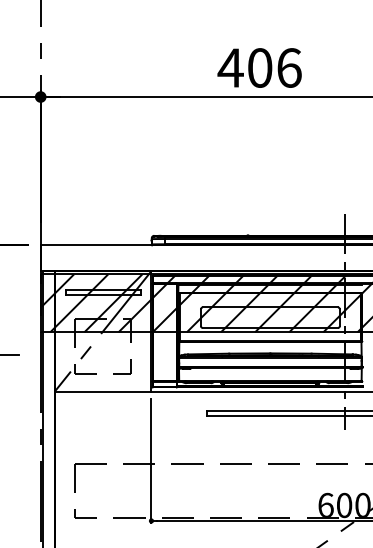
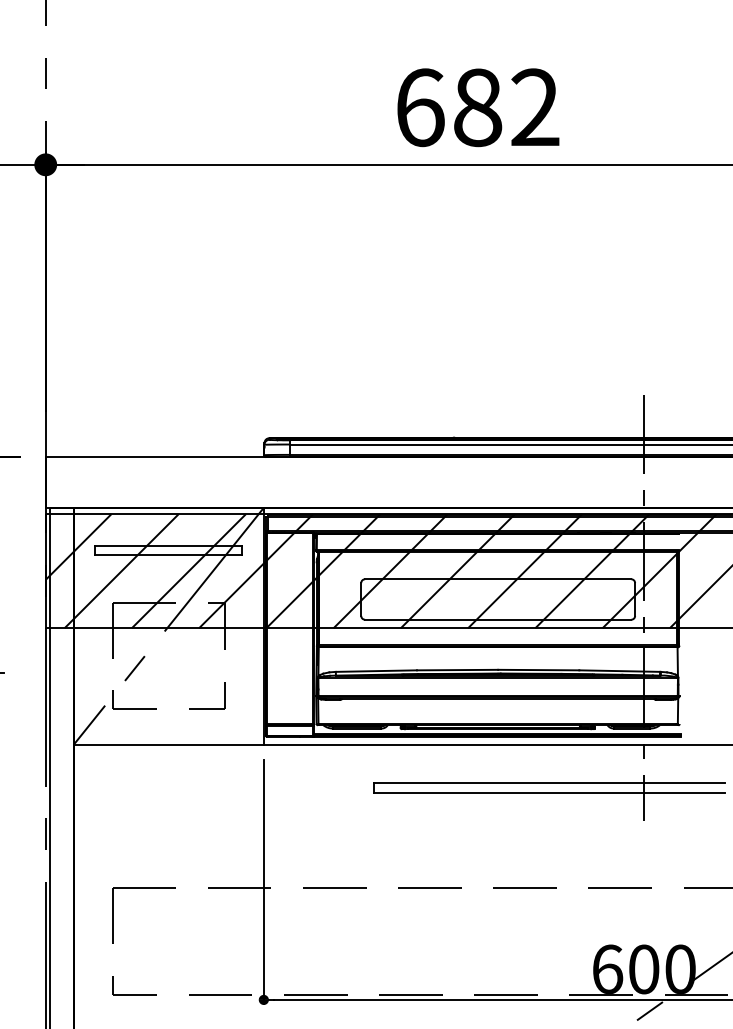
text: (259, 67) -> (476, 106), 406 -> 682

